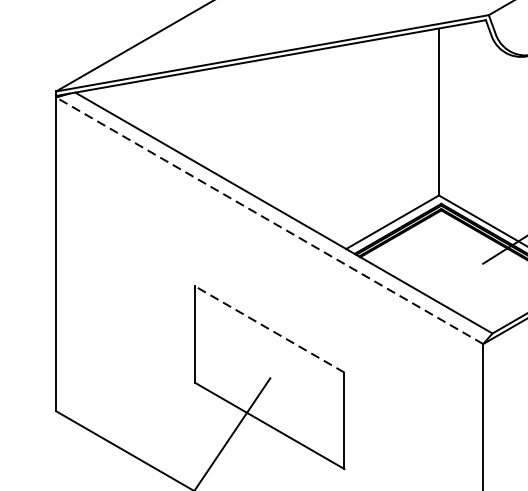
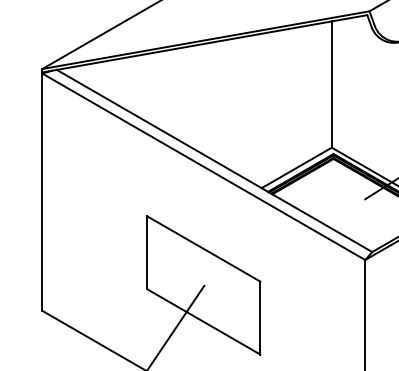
line: (269, 220) -> (203, 166), dashed -> solid
line: (269, 328) -> (203, 248), dashed -> solid

